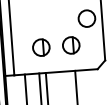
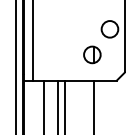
part: (41, 47) -> (62, 54), removed

